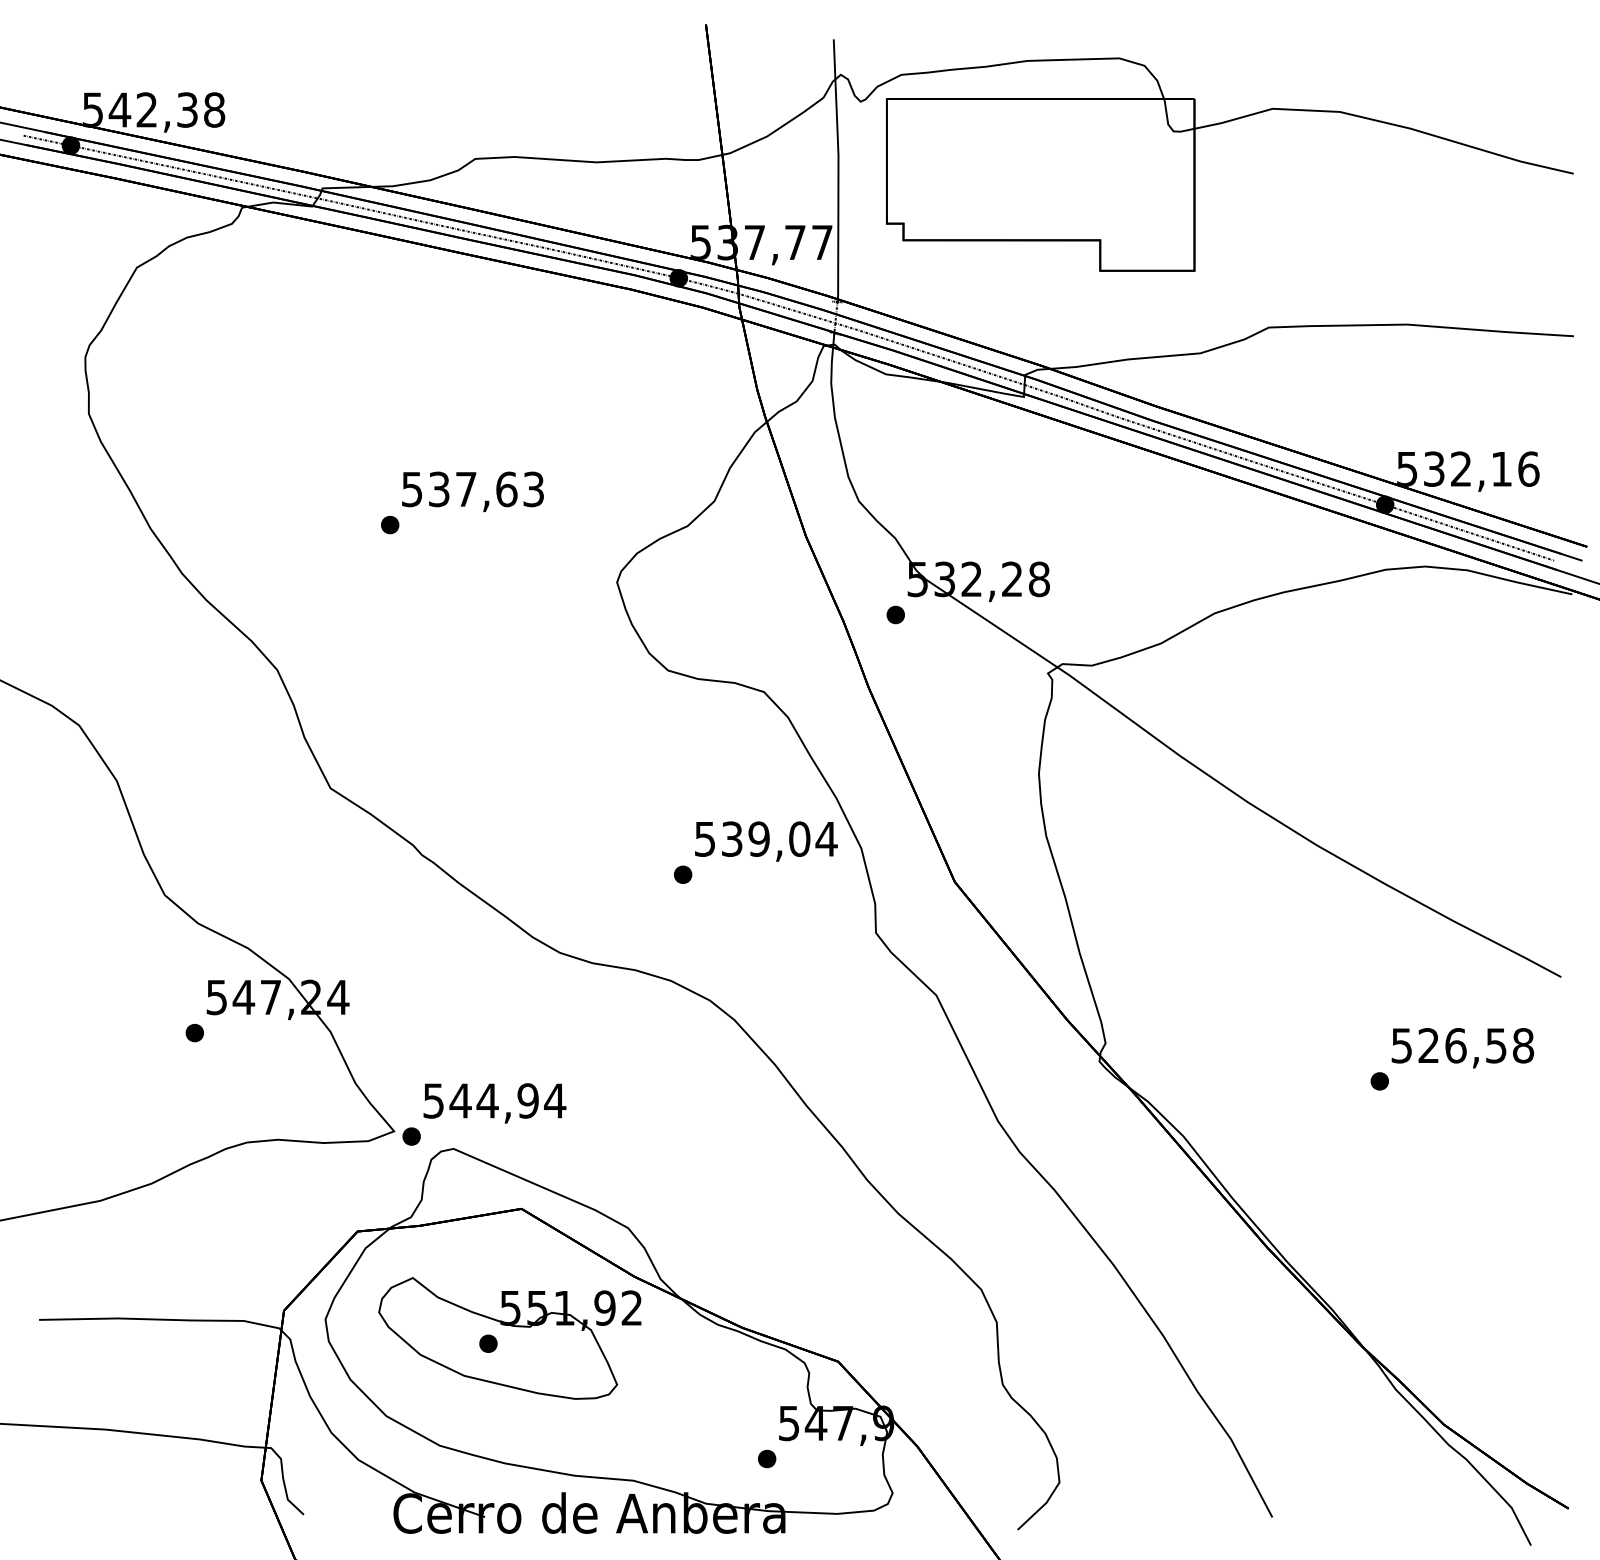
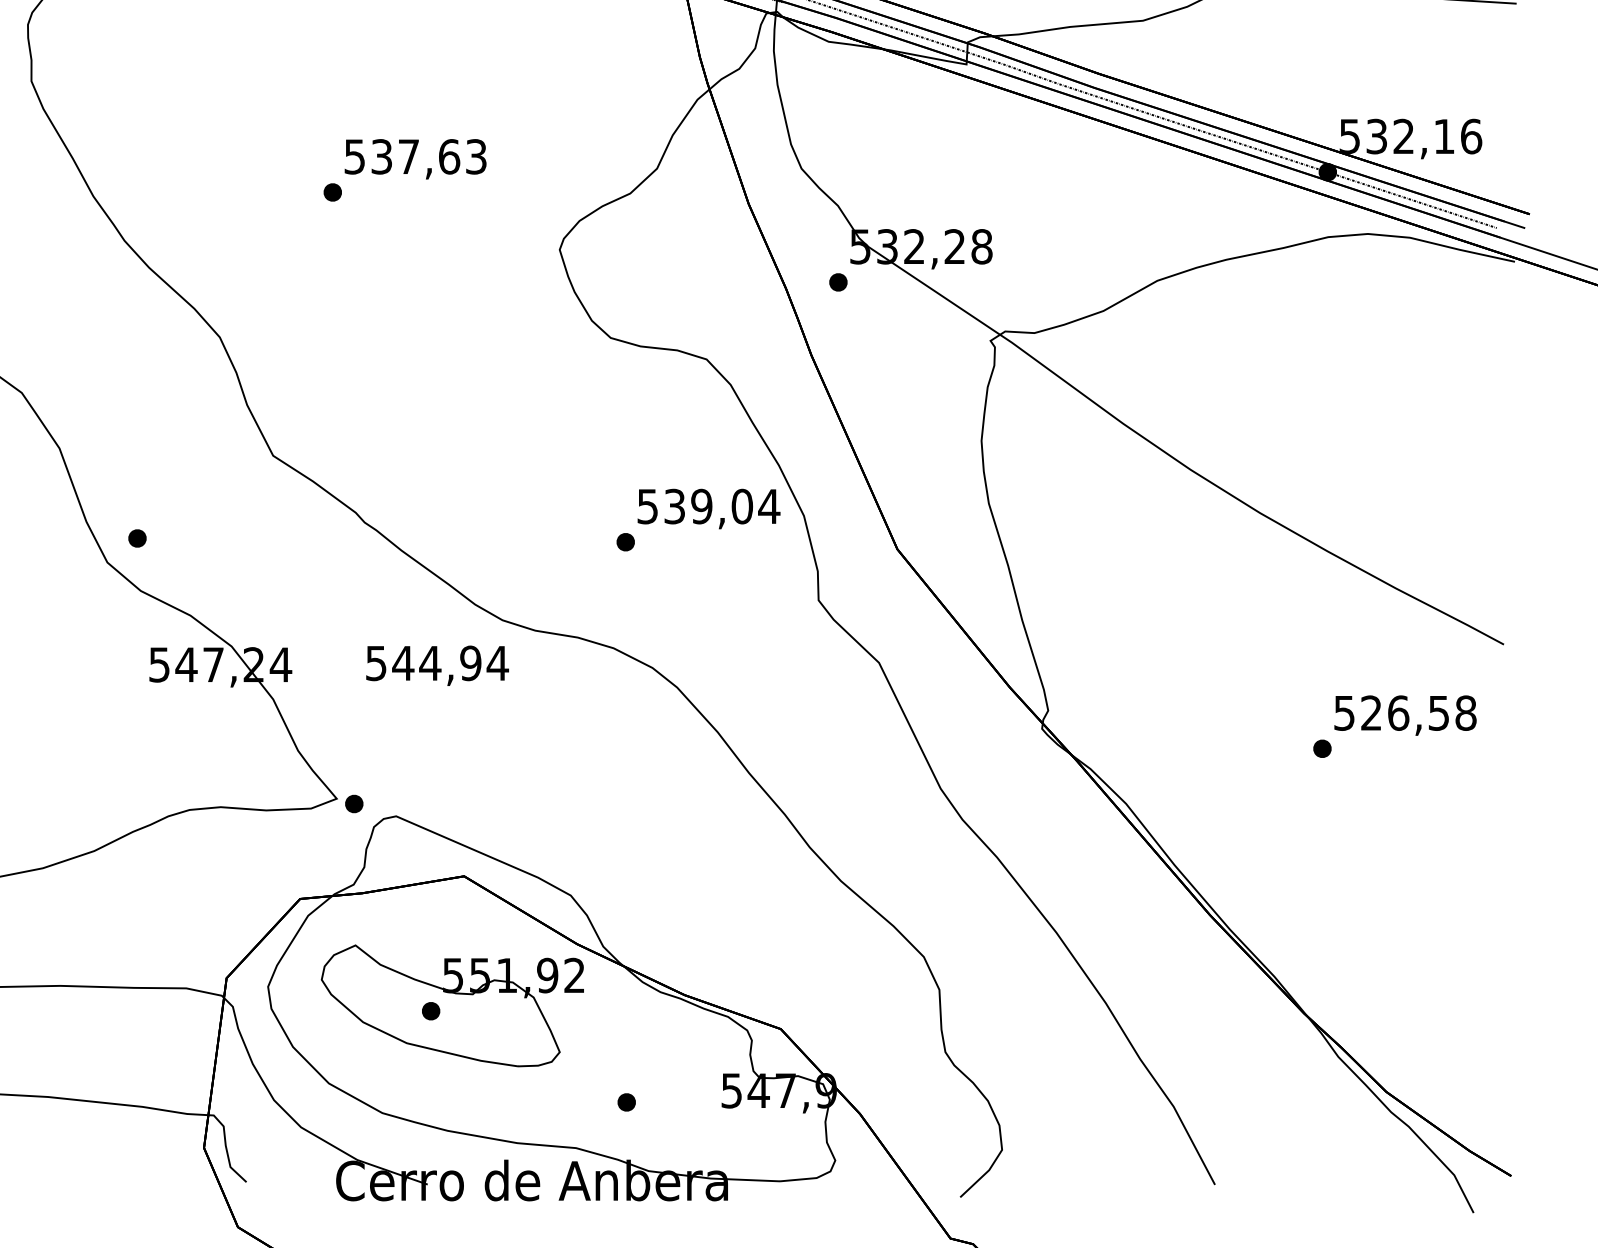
part: (194, 1033) -> (137, 538), moved
text: (494, 1103) -> (437, 665), moved
part: (767, 1458) -> (627, 1101), moved

